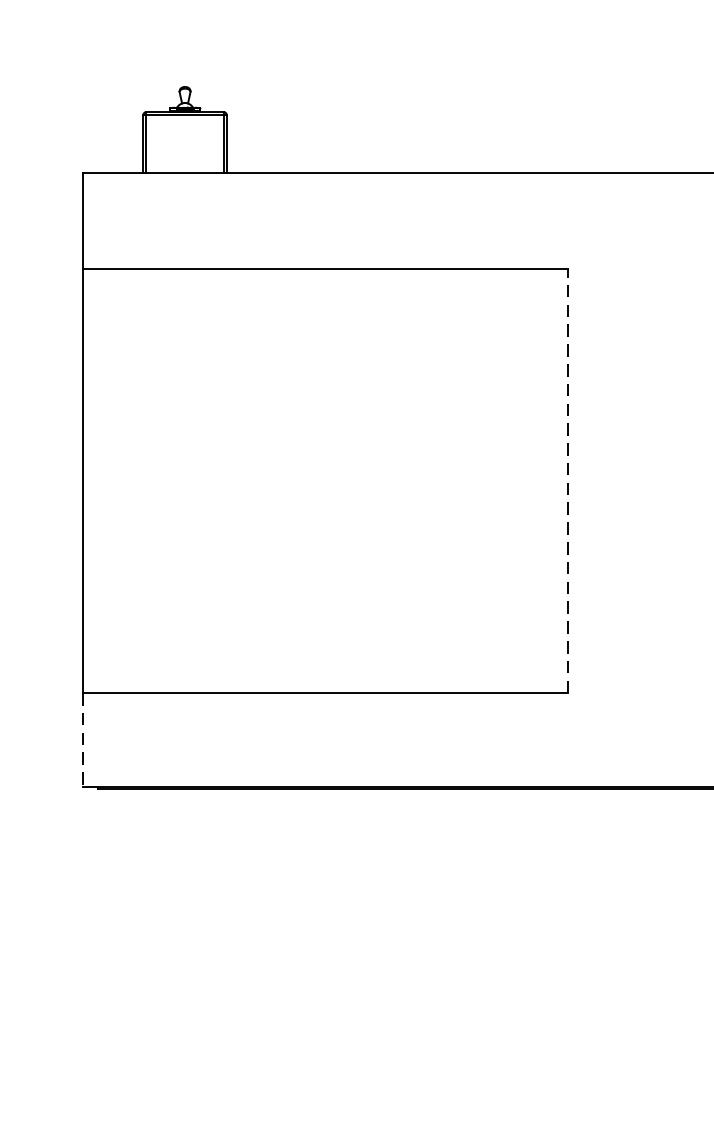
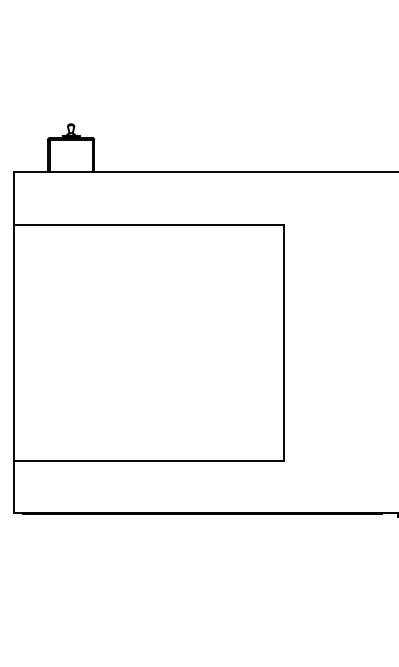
line: (568, 479) -> (284, 342), dashed -> solid
line: (83, 740) -> (14, 487), dashed -> solid

